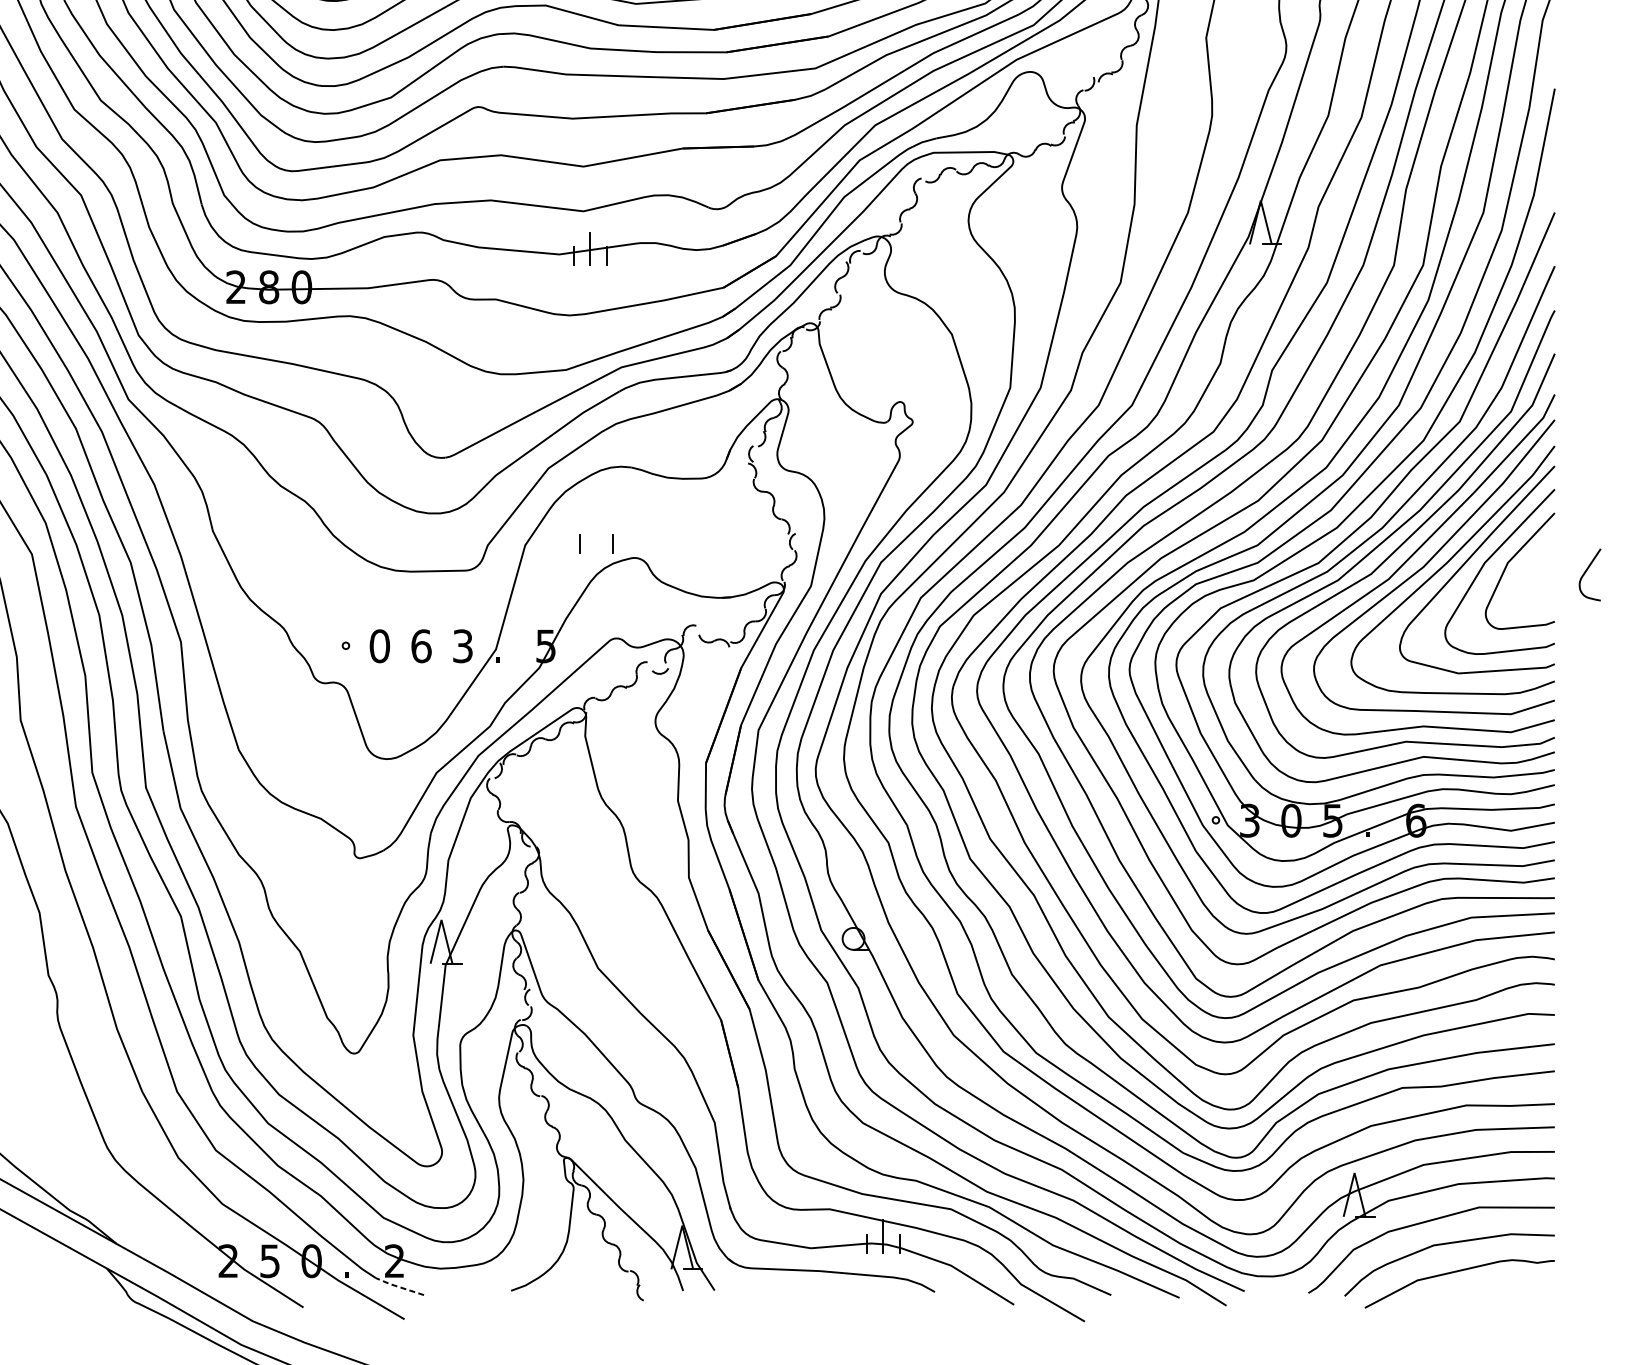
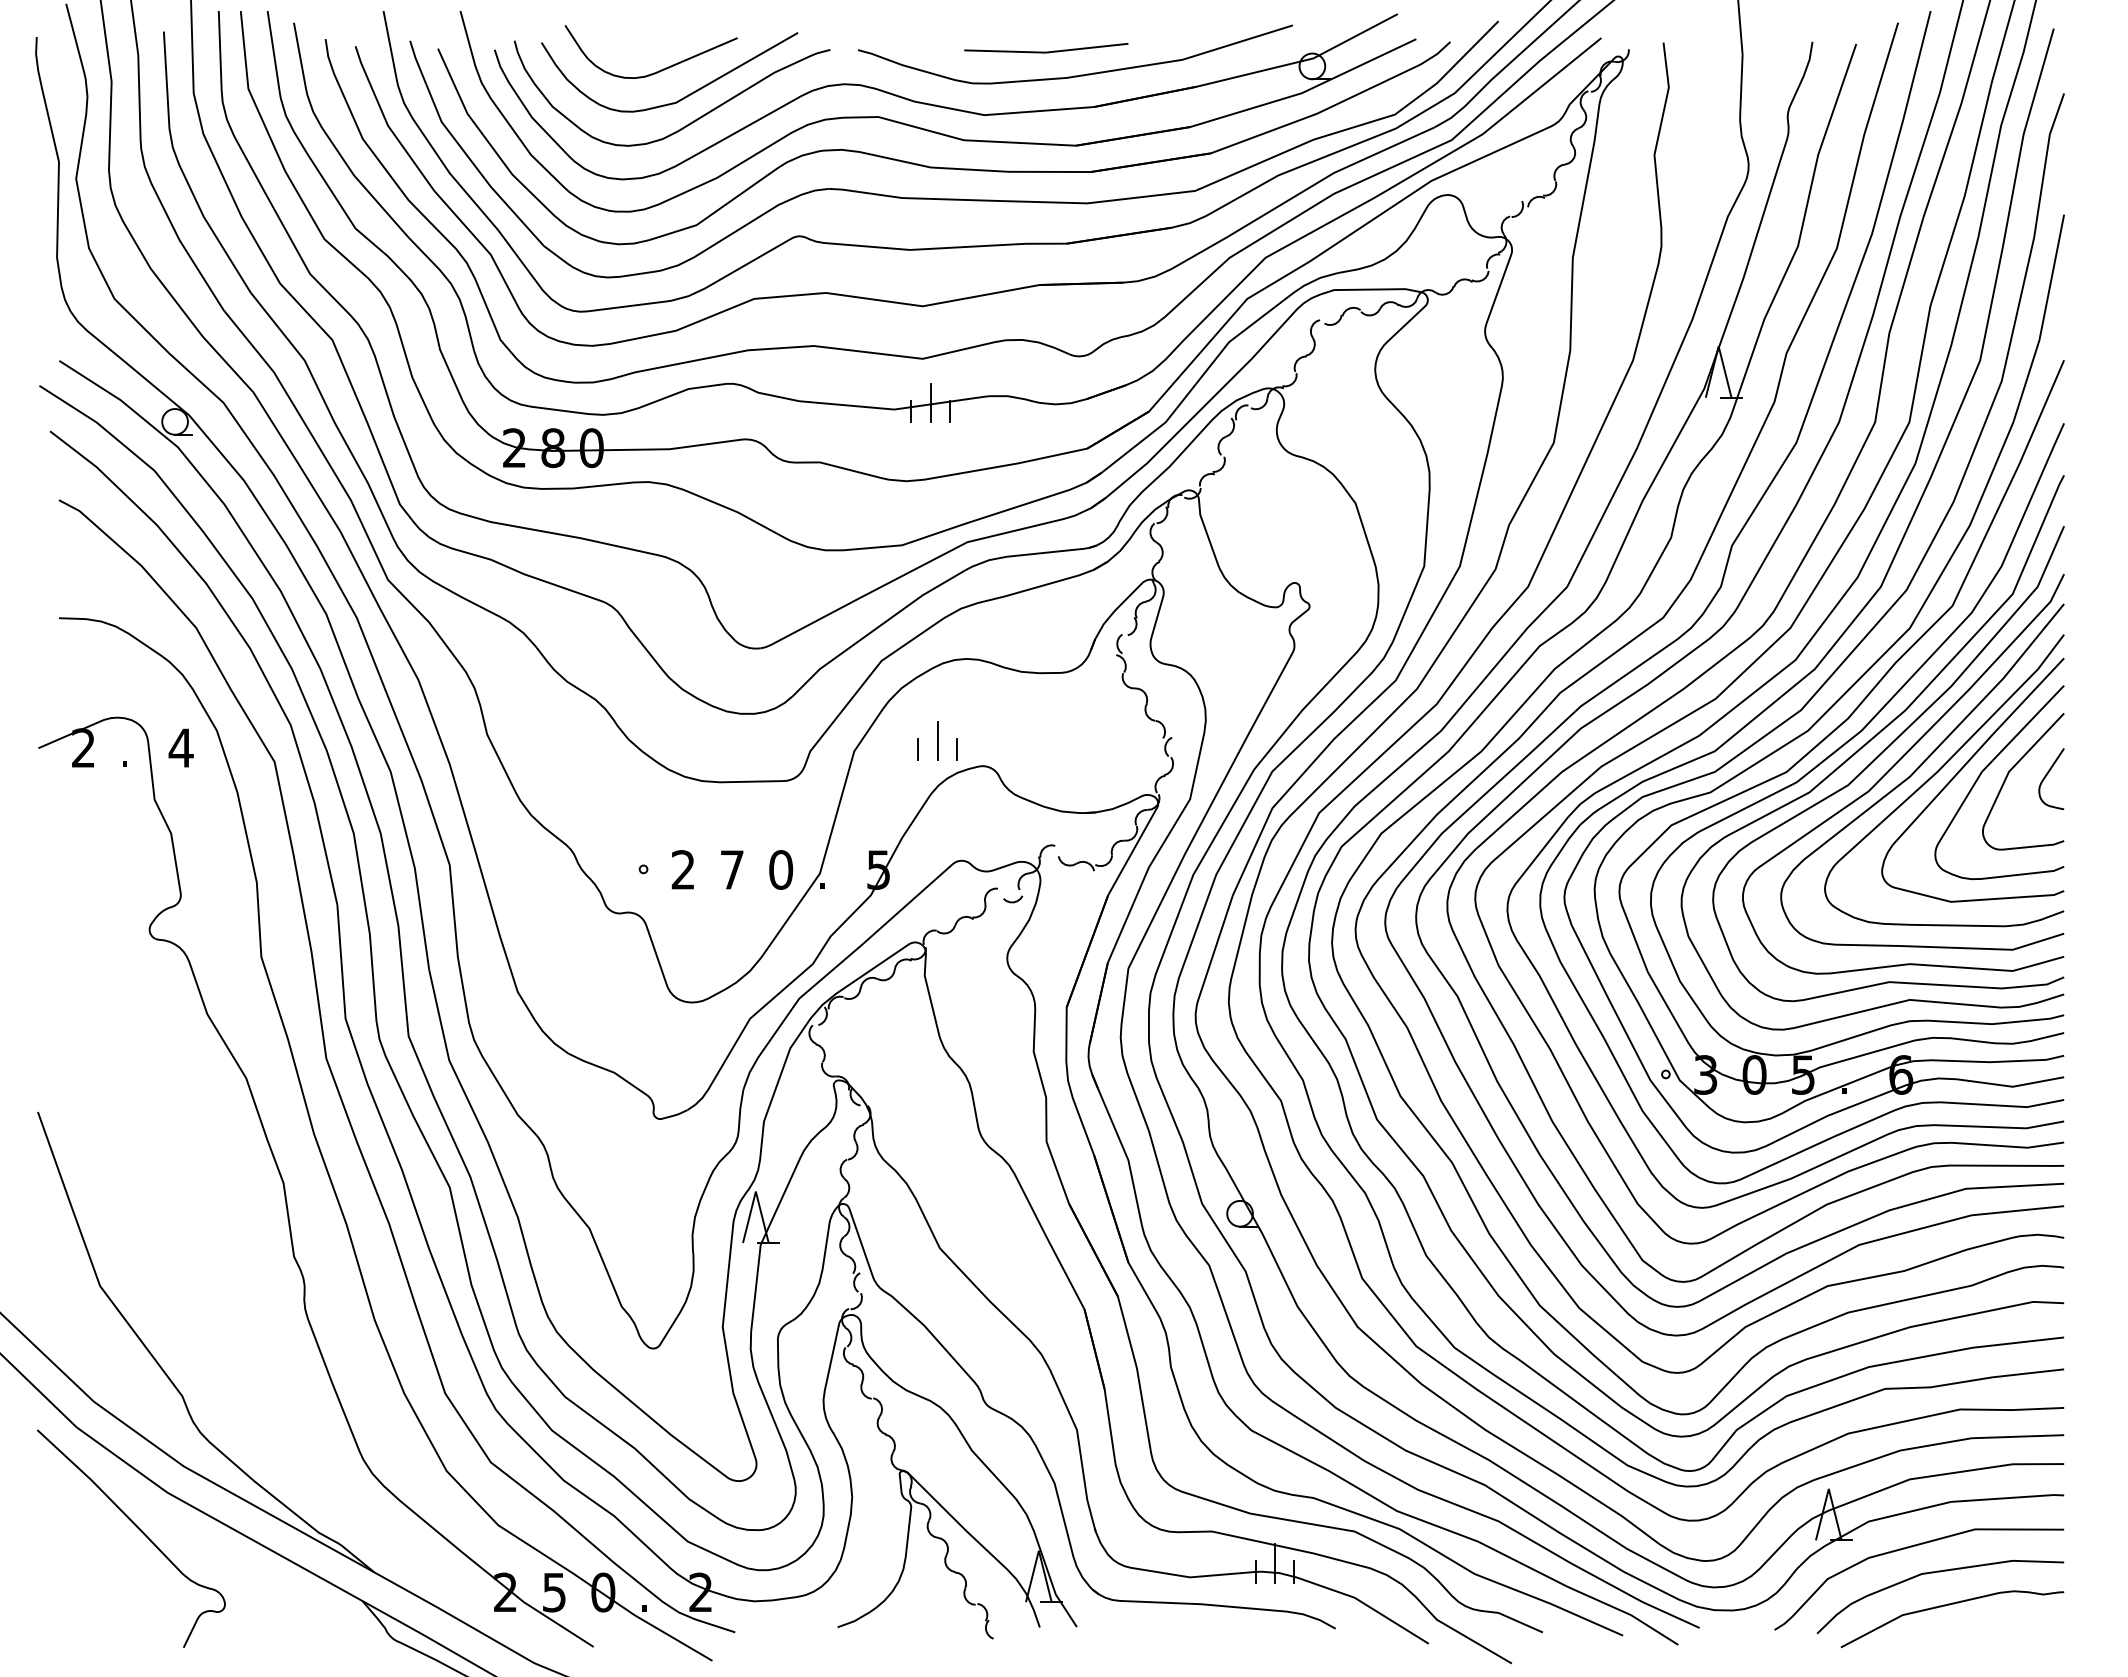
line: (596, 536) -> (937, 740), added
curve: (1586, 571) -> (2047, 775), moved
text: (379, 645) -> (683, 869), 0 -> 2
text: (421, 645) -> (732, 869), 6 -> 7
text: (463, 645) -> (781, 869), 3 -> 0
line: (398, 1286) -> (705, 1622), dashed -> solid

